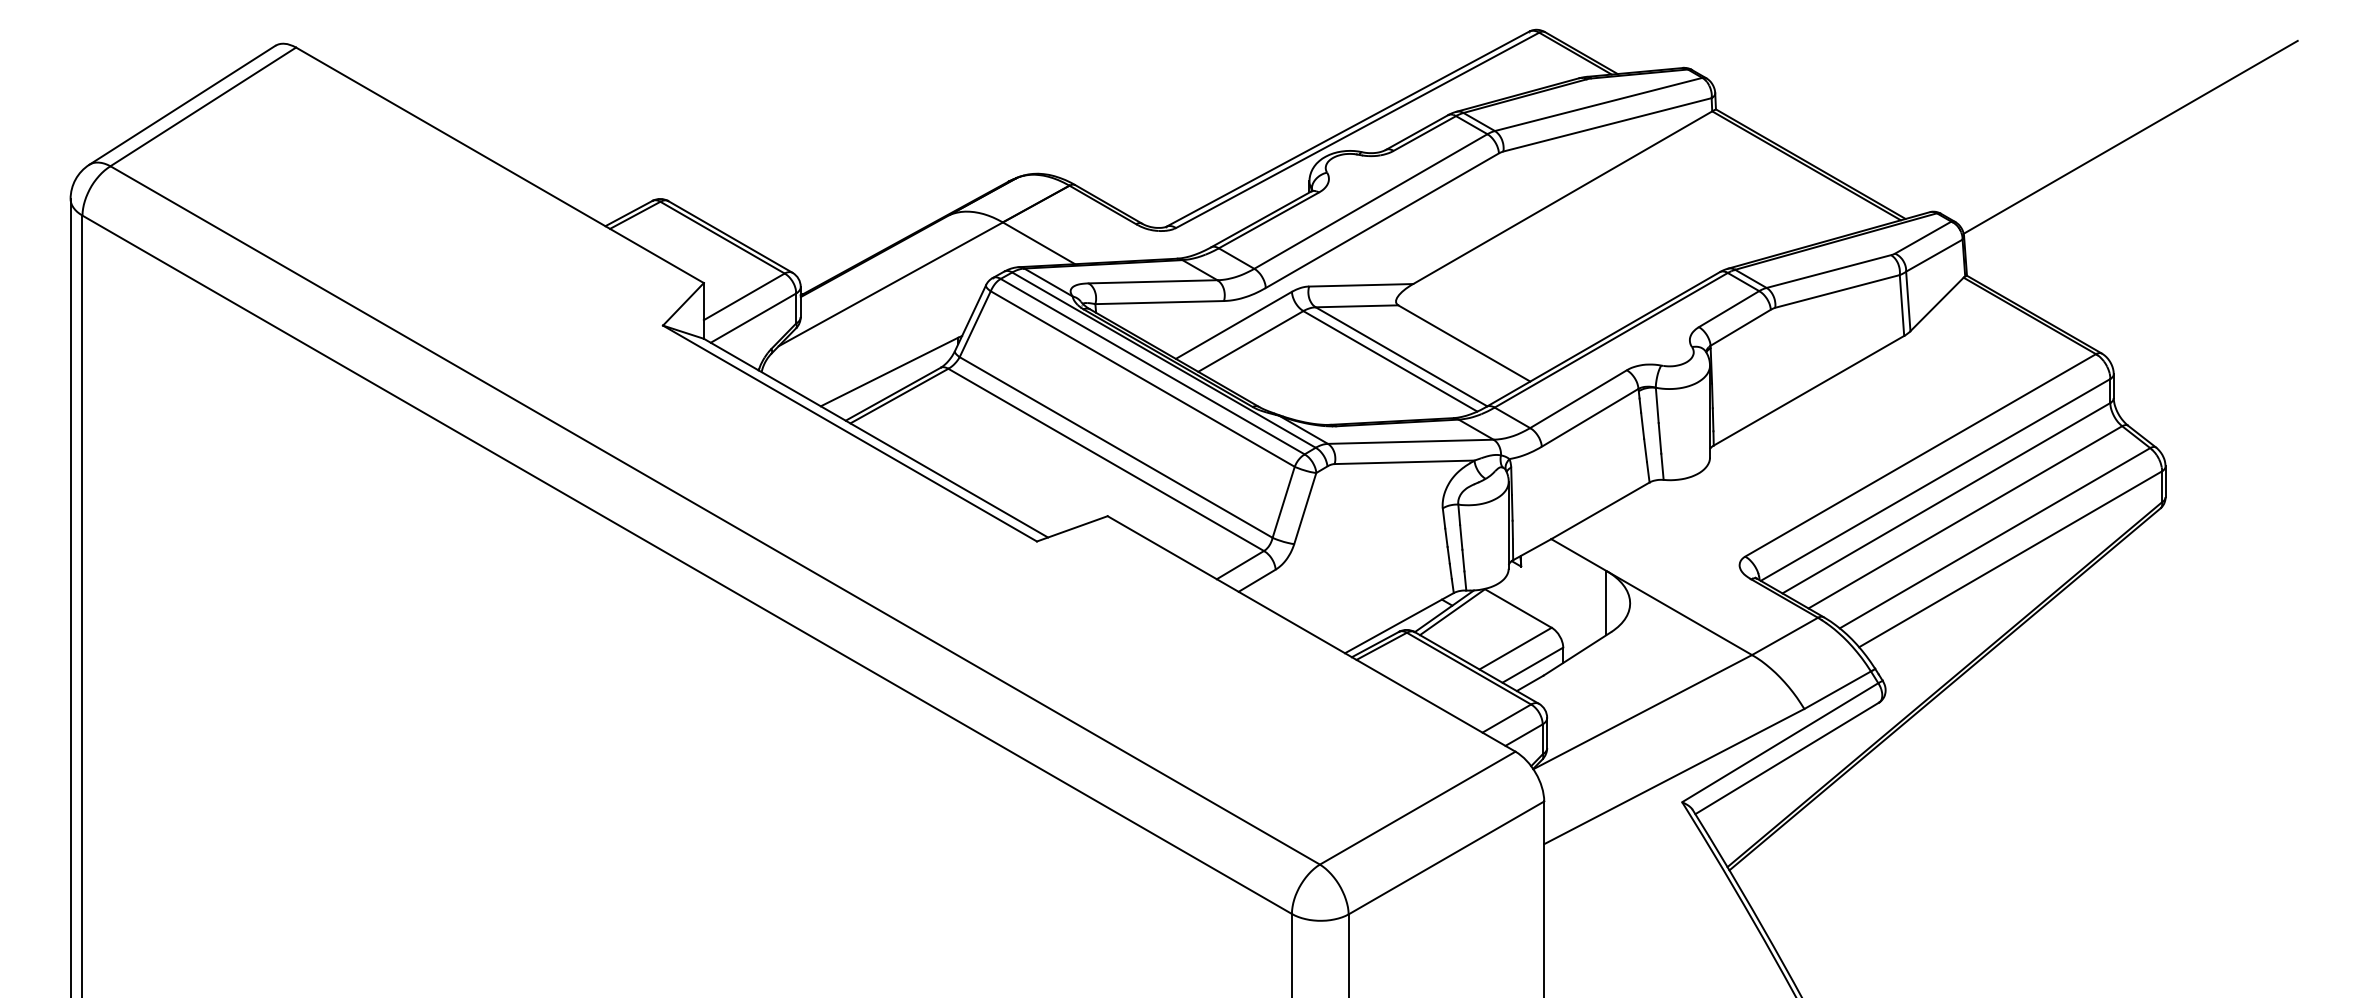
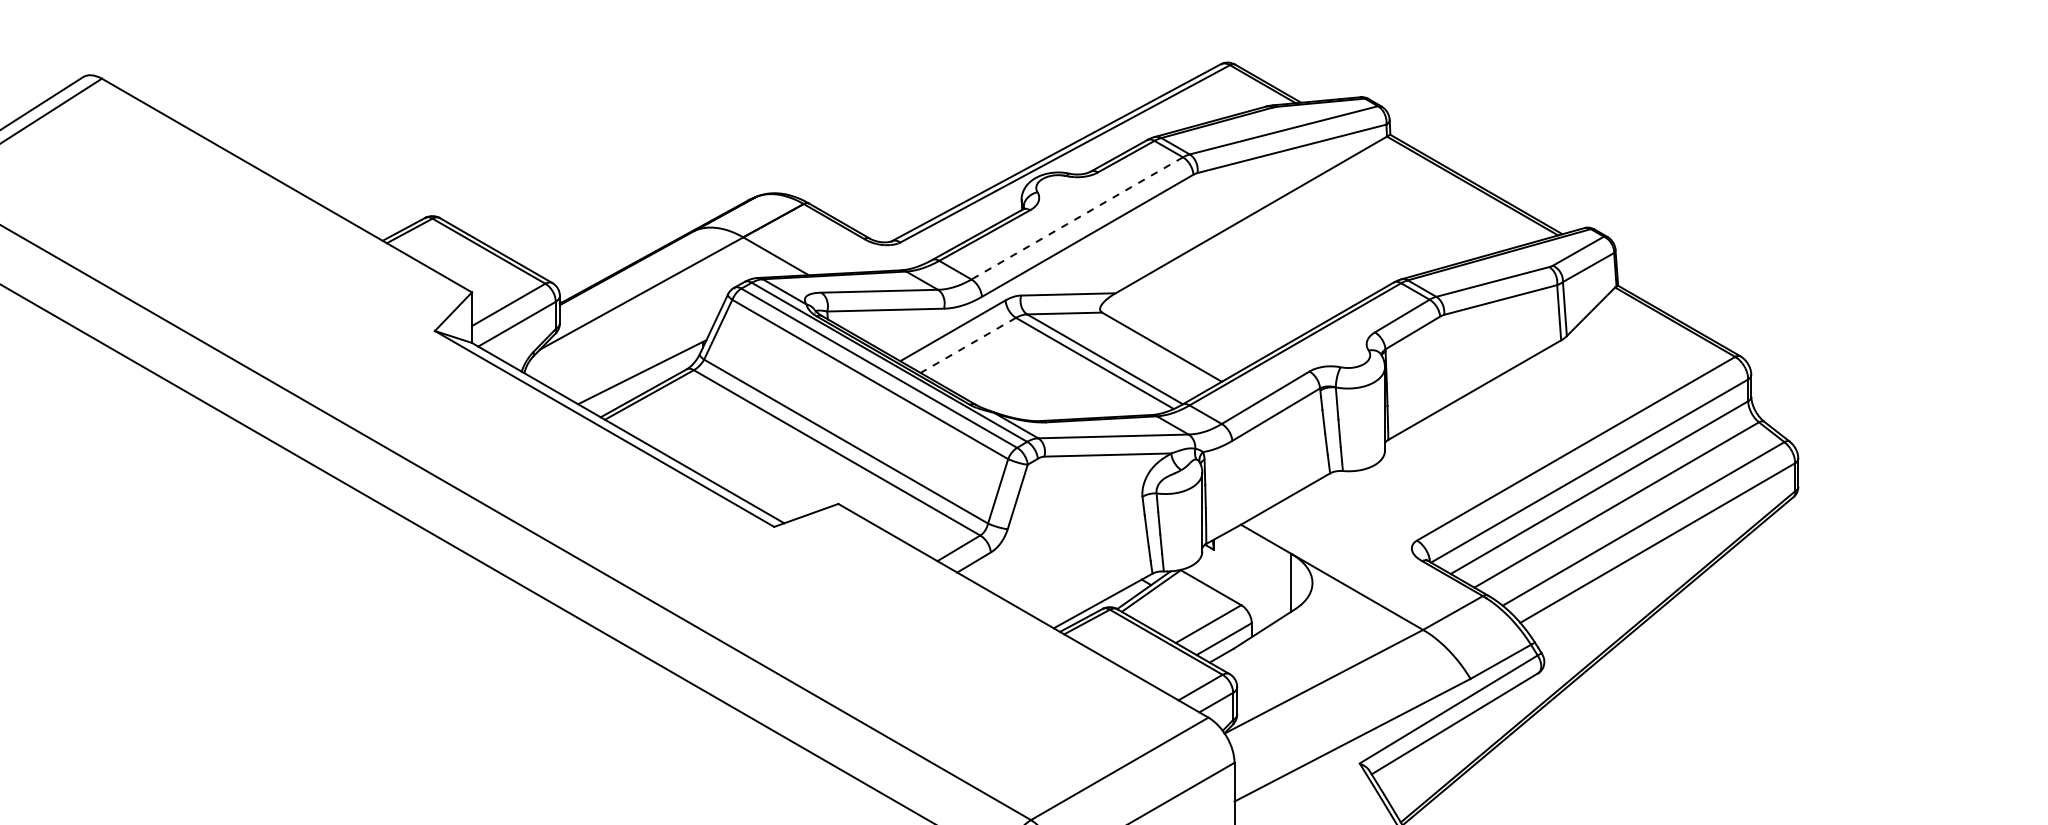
line: (2130, 136) -> (1766, 159), removed
line: (1370, 201) -> (1076, 218), solid -> dashed
line: (1250, 341) -> (968, 345), solid -> dashed

